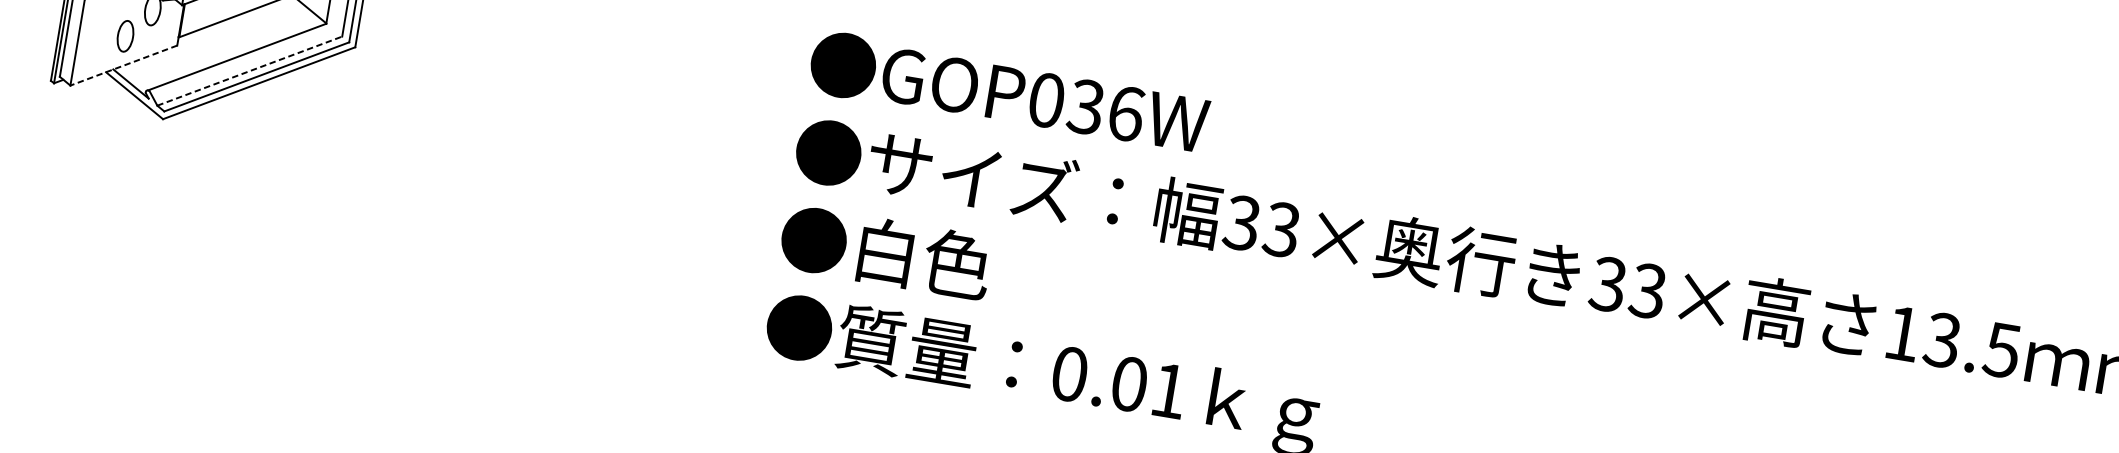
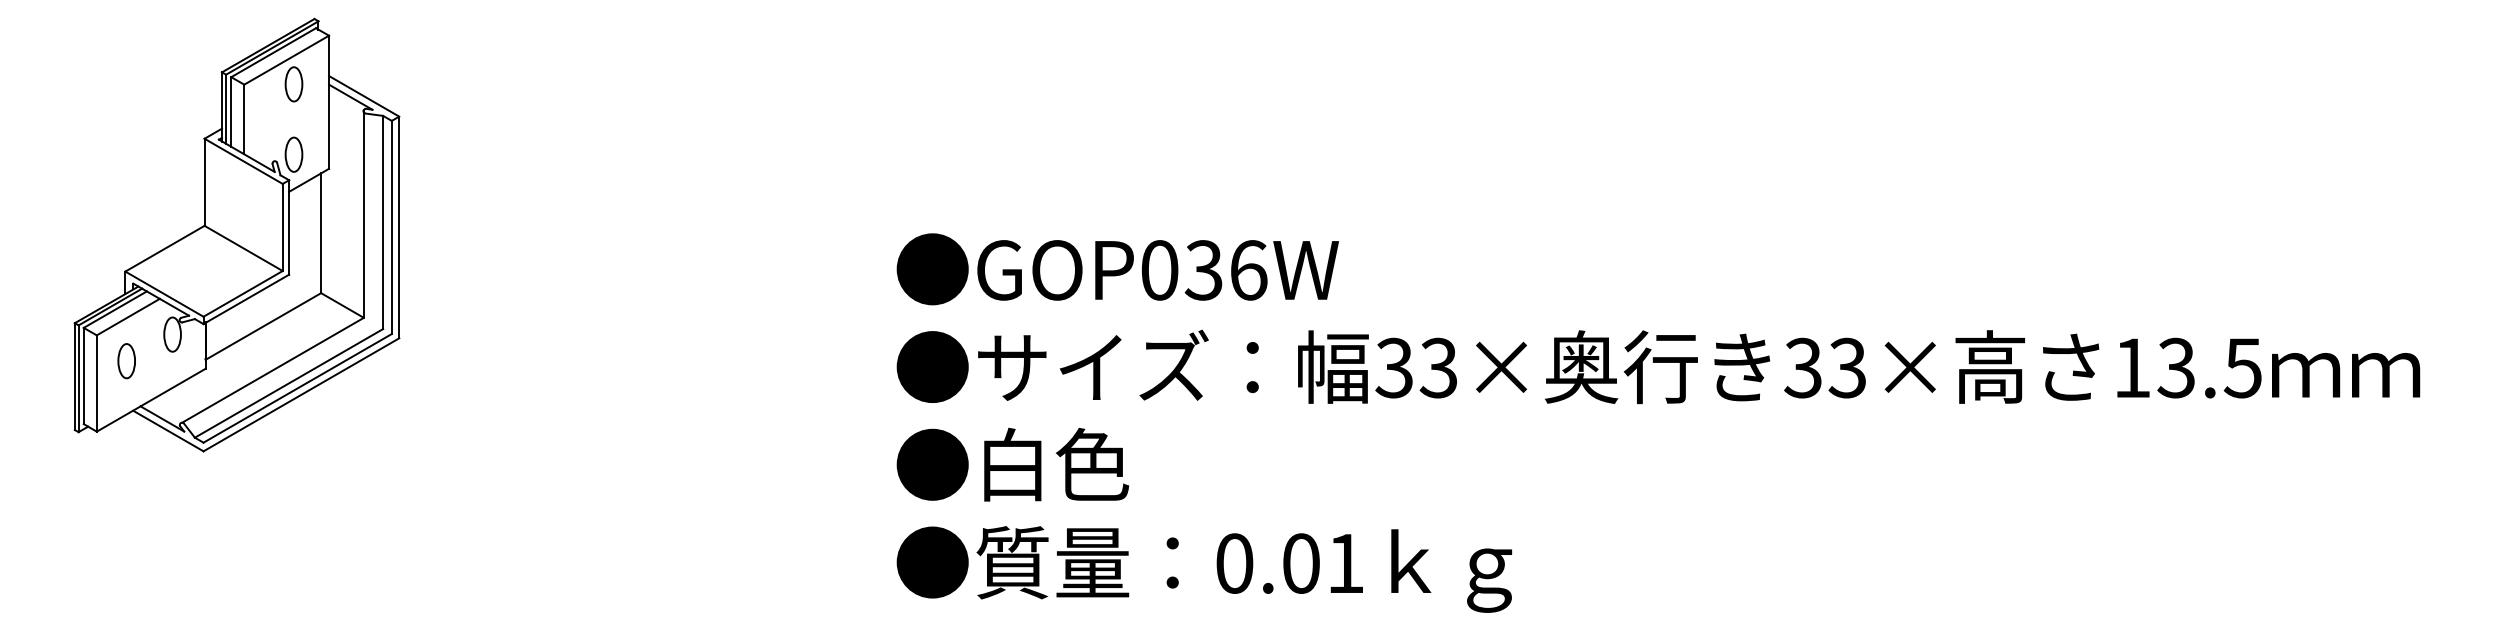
part: (125, 36) -> (126, 361), moved
line: (124, 65) -> (151, 400), dashed -> solid
line: (250, 71) -> (289, 383), dashed -> solid

